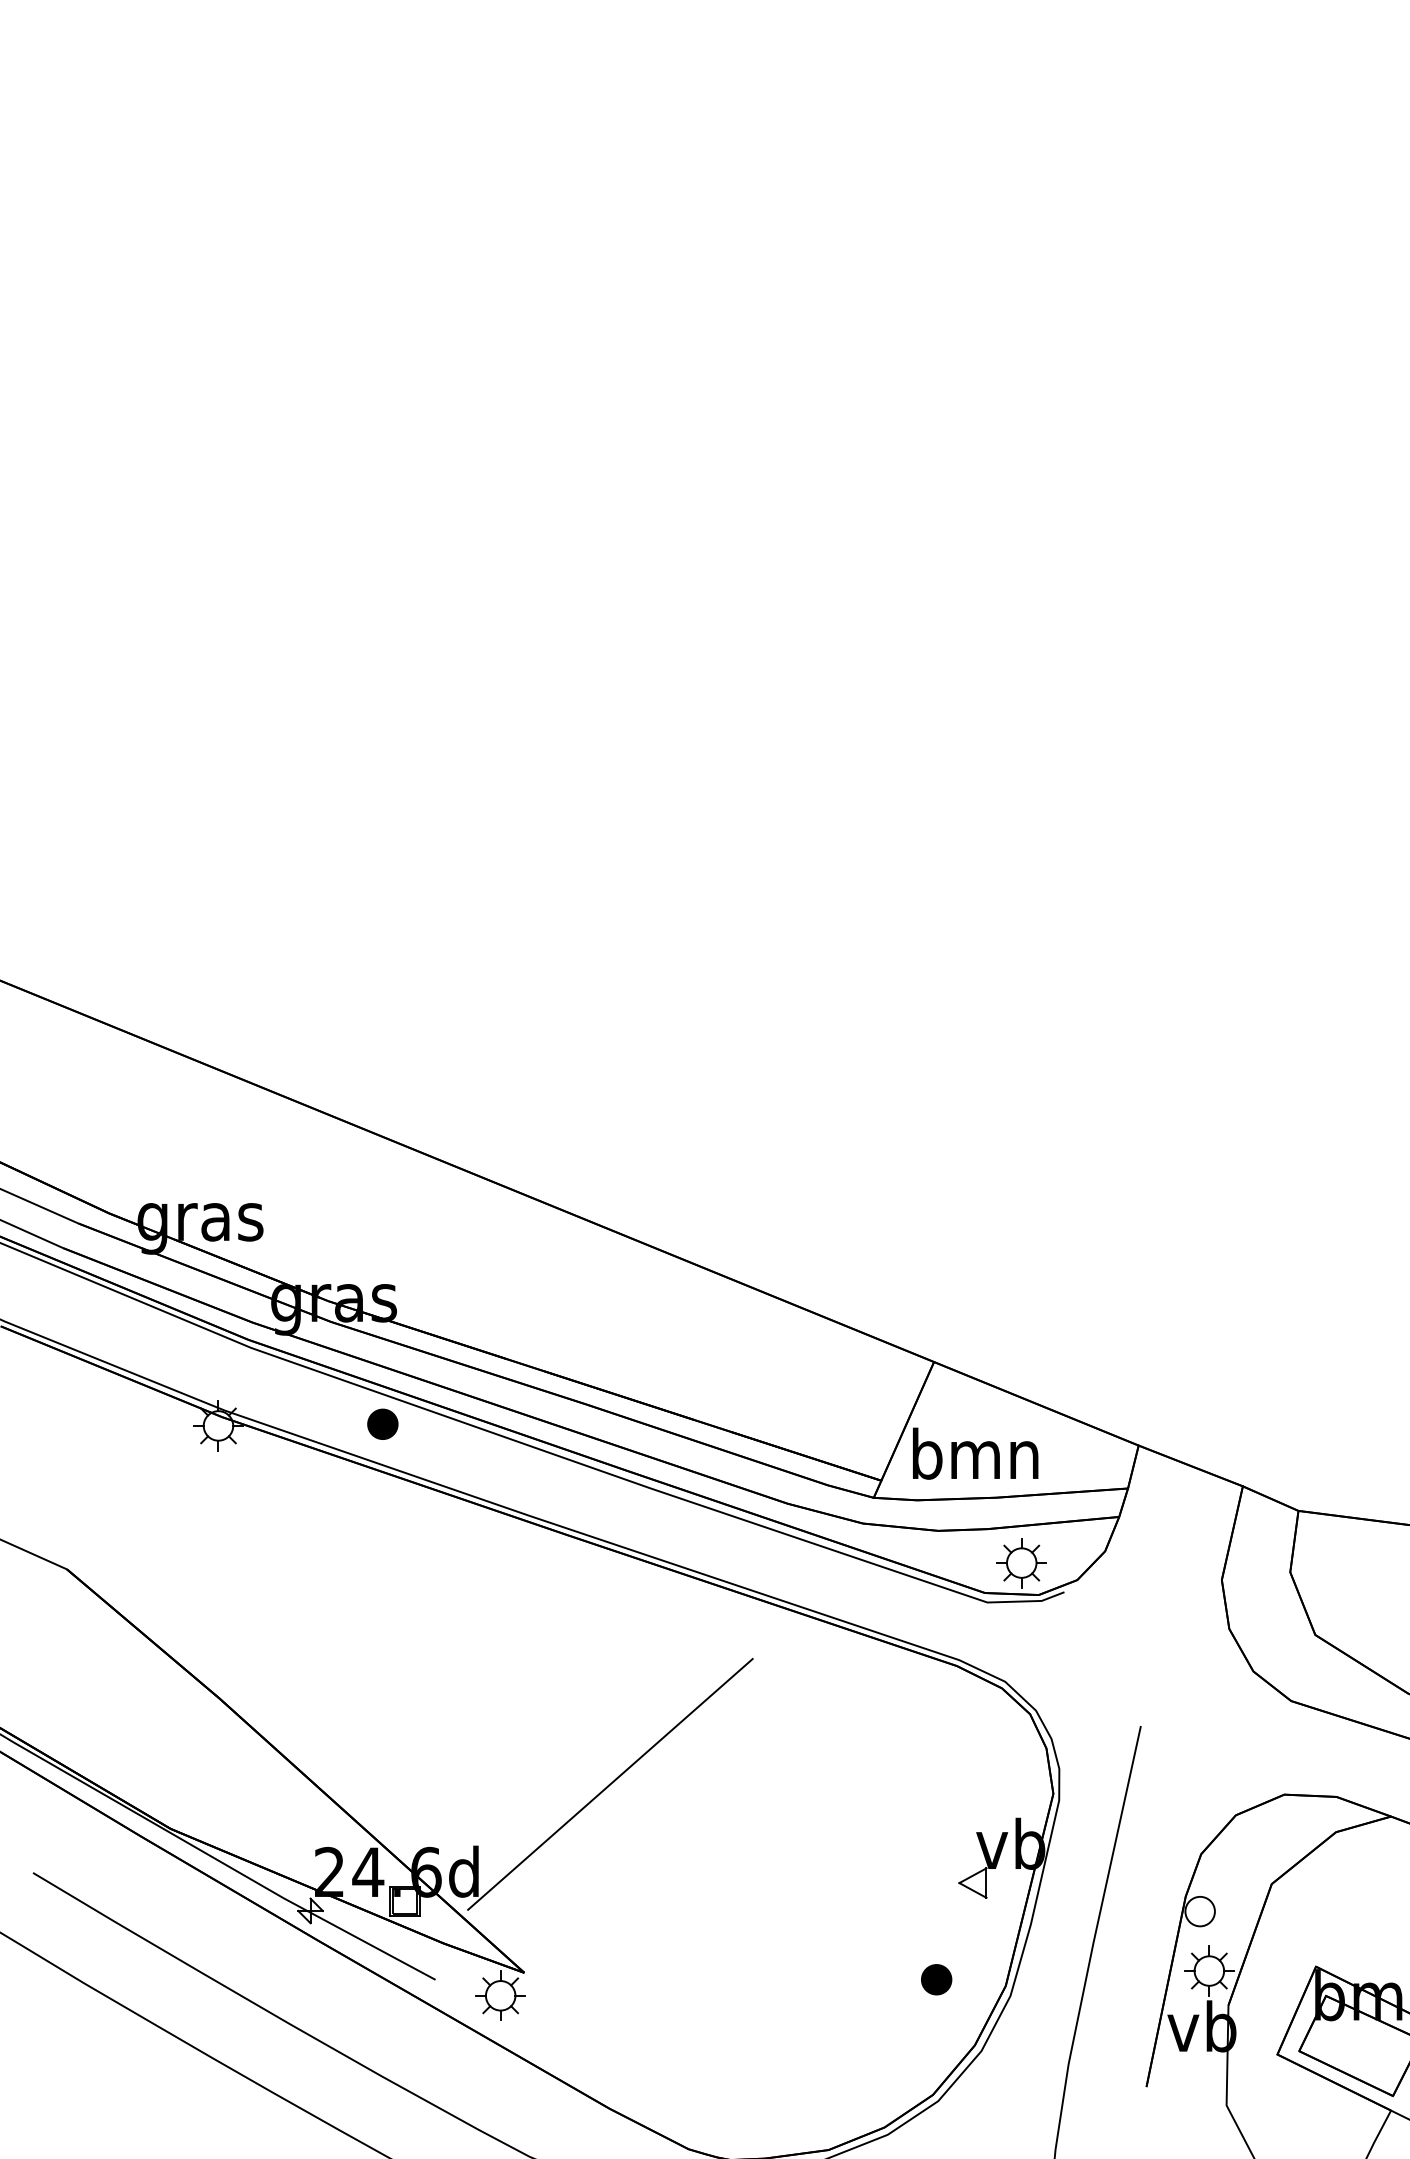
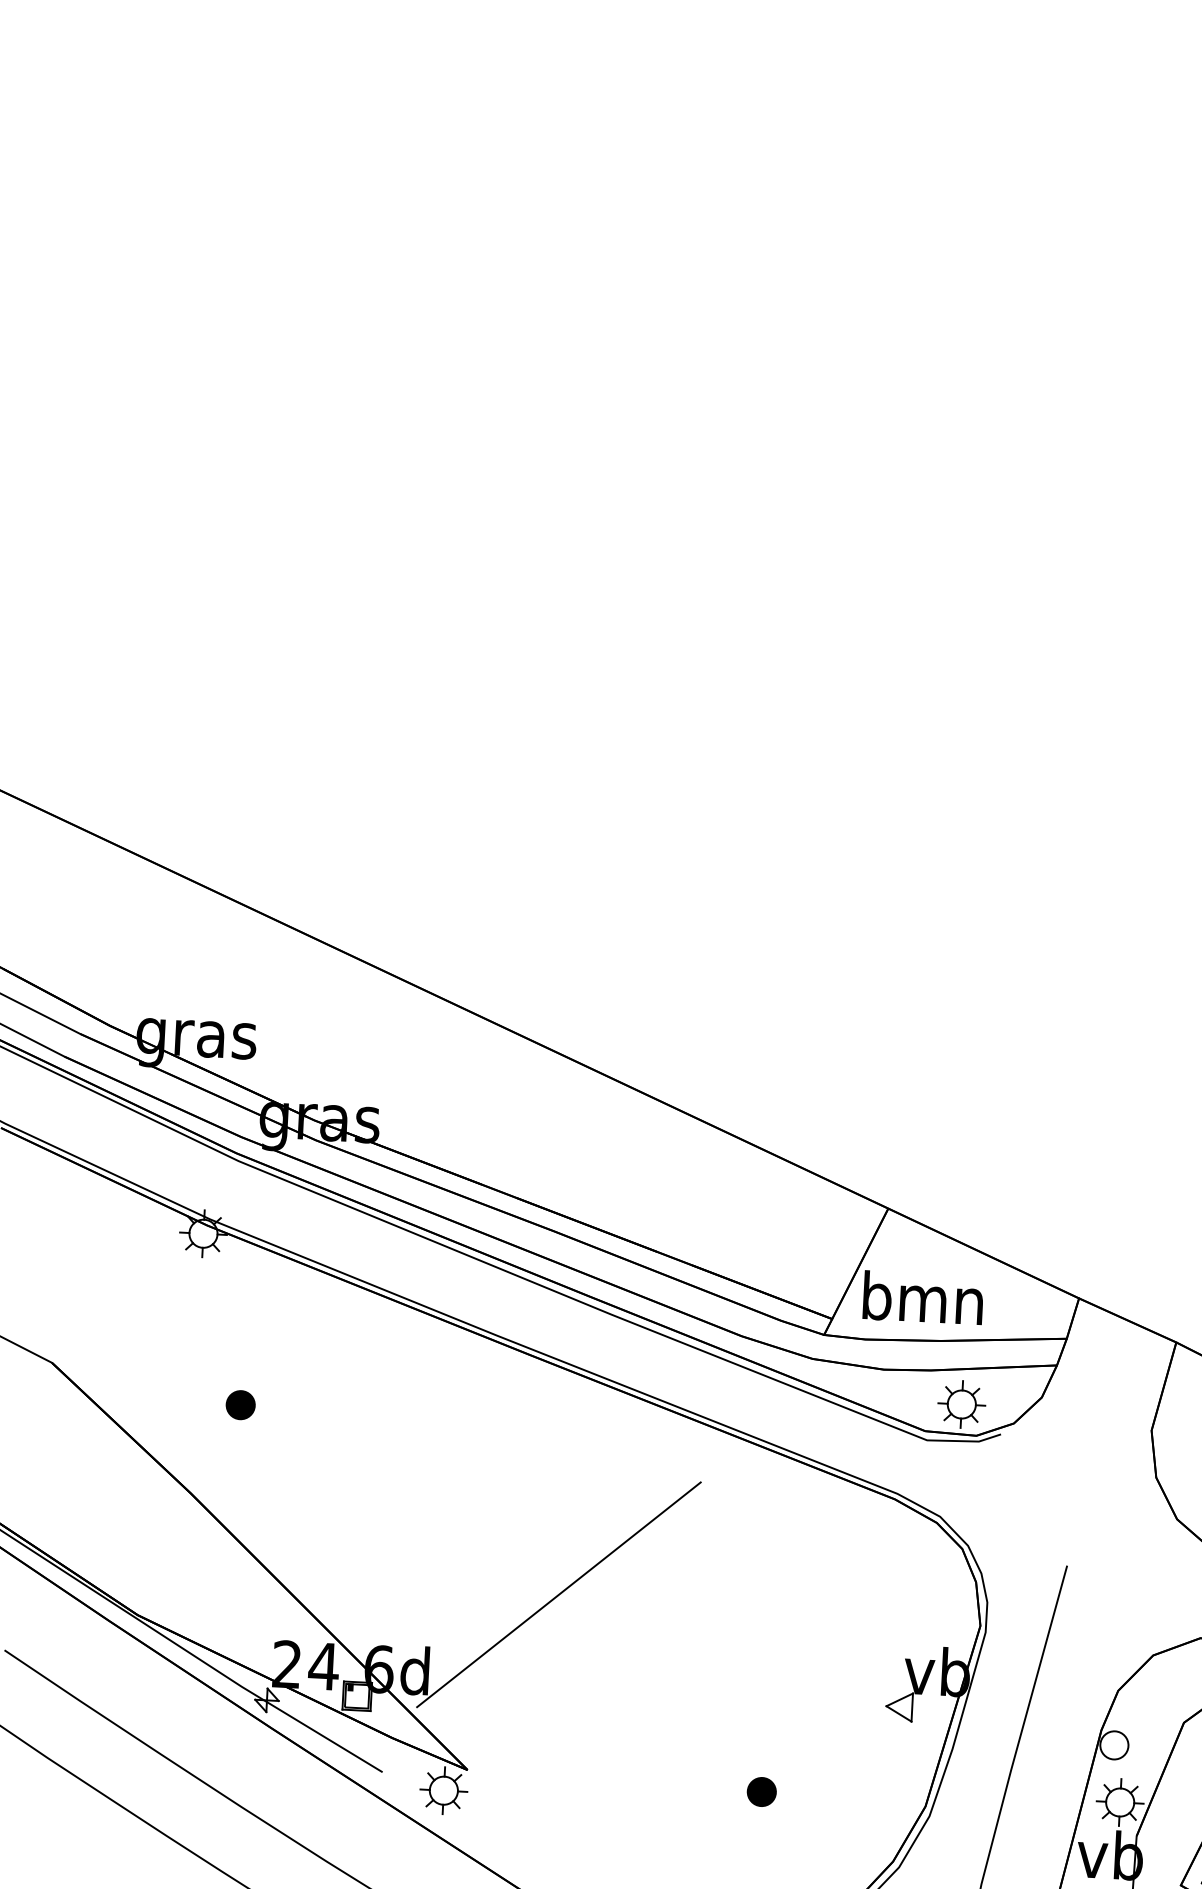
part: (382, 1423) -> (240, 1404), moved
part: (936, 1979) -> (761, 1791), moved

